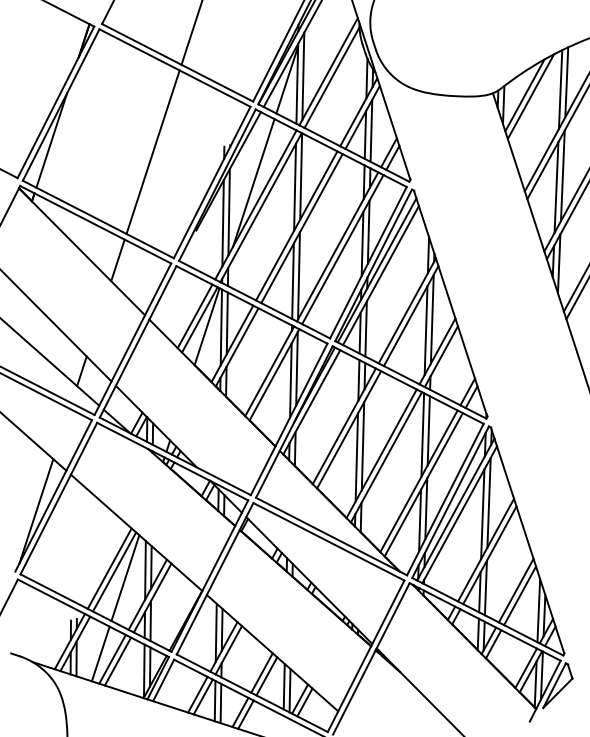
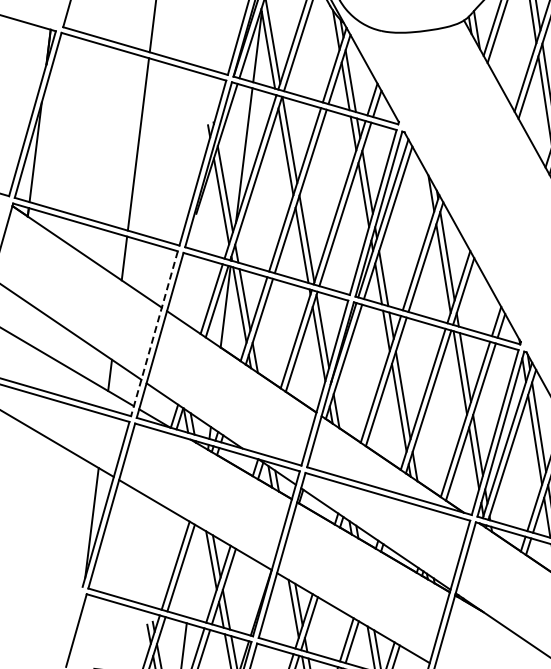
line: (132, 339) -> (154, 334), solid -> dashed
line: (125, 578) -> (193, 572), removed

